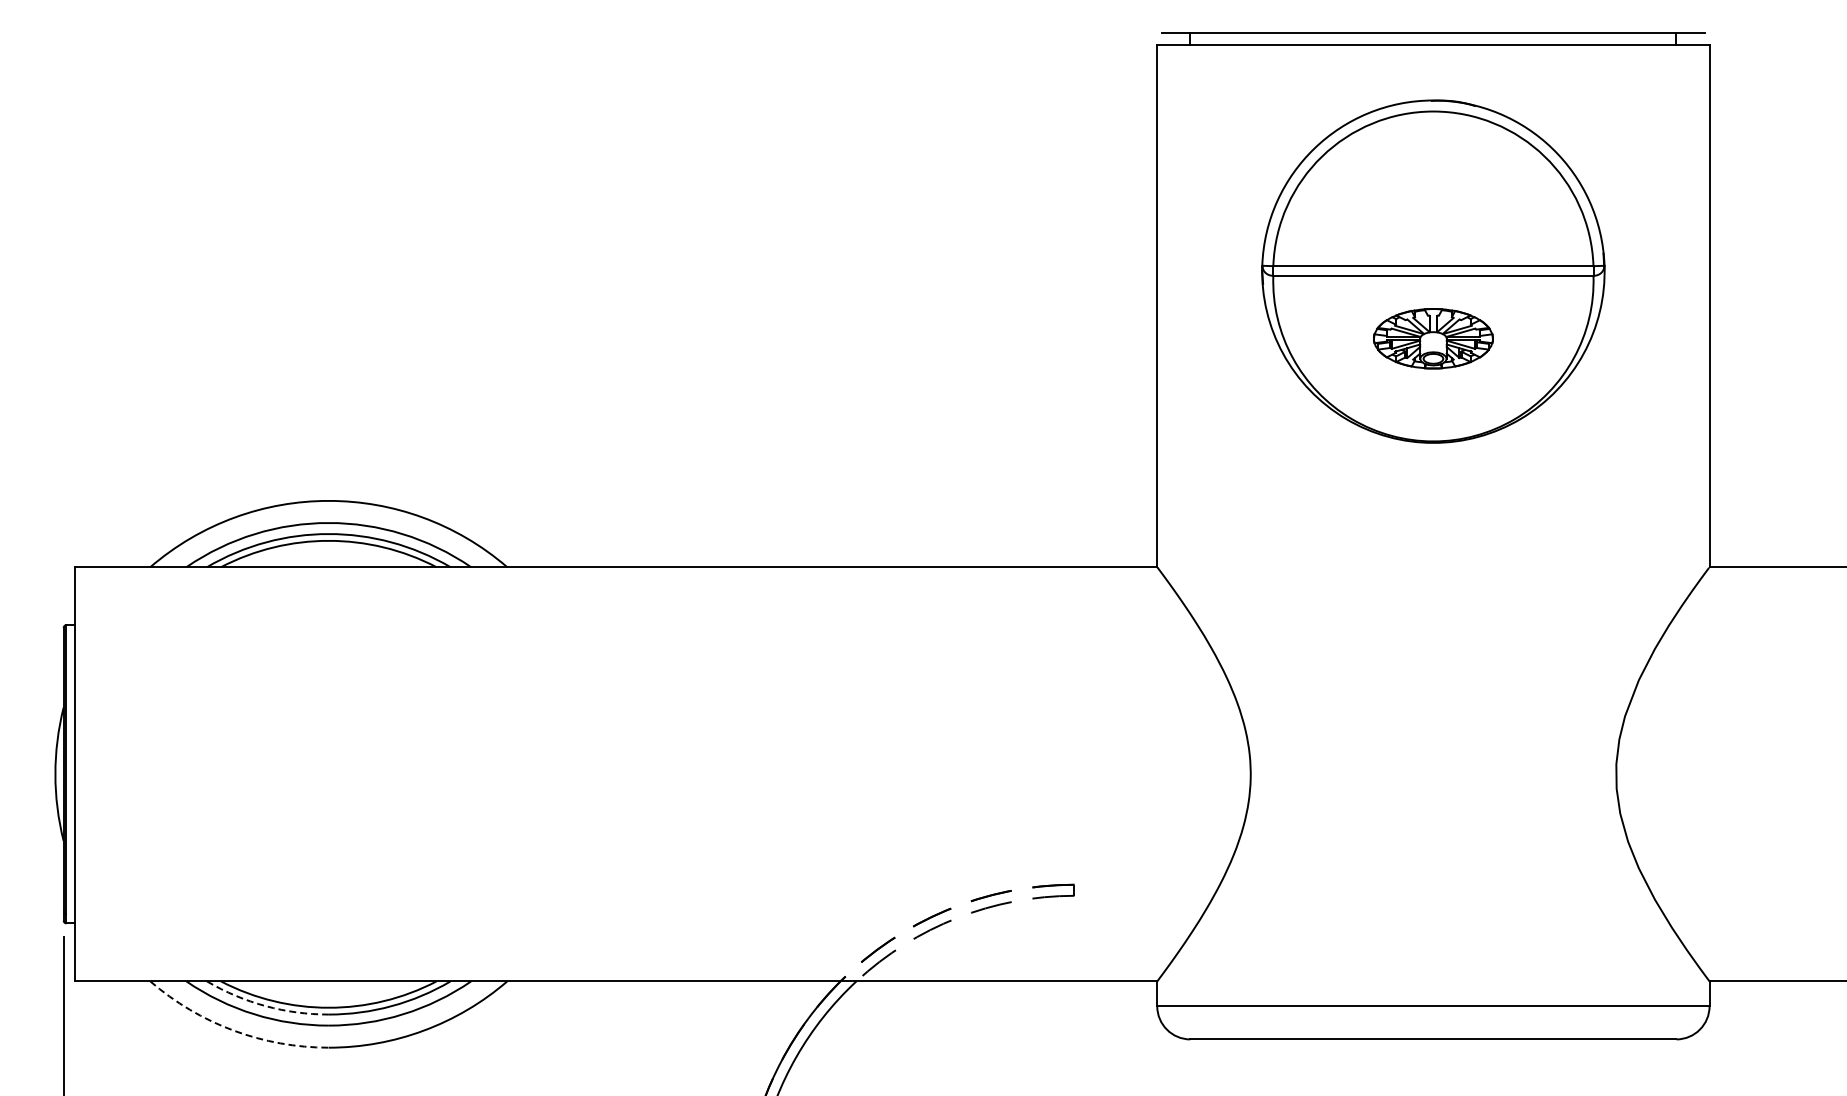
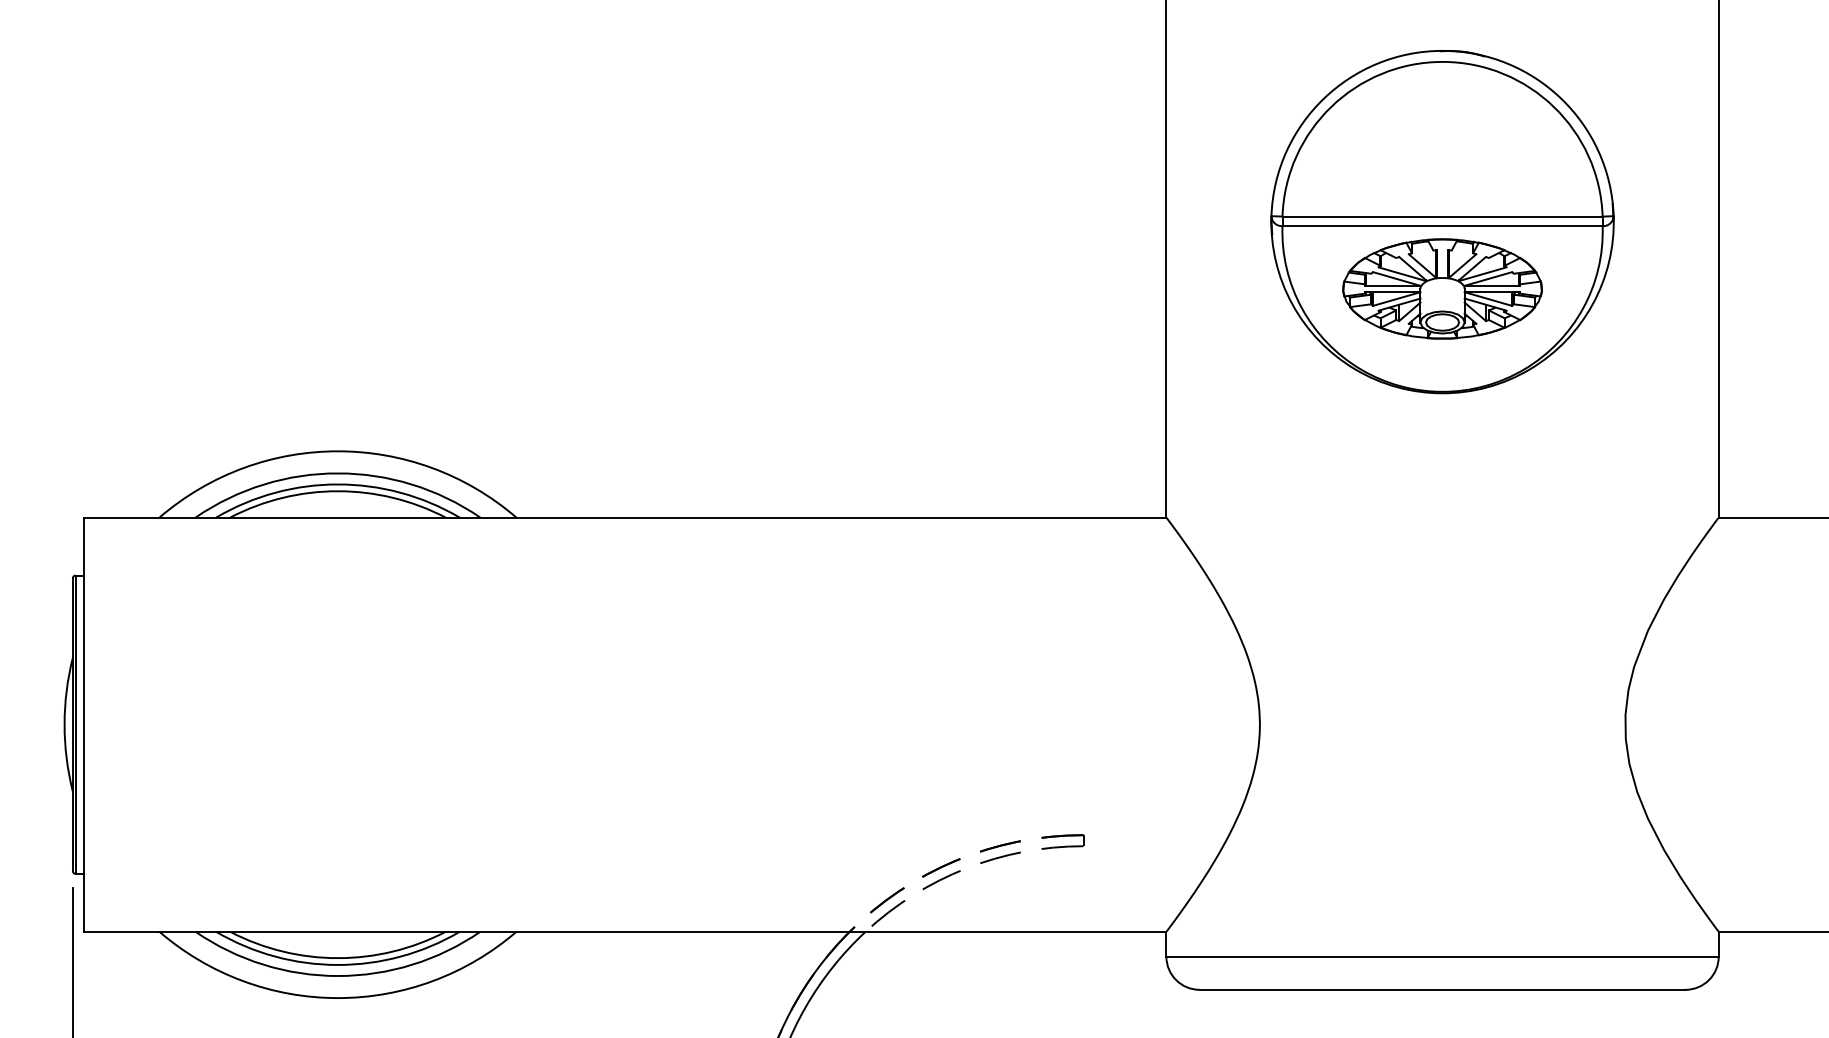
part: (1433, 338) -> (1442, 288), size x1.67
arc: (265, 1006) -> (274, 956), dashed -> solid
arc: (233, 1030) -> (242, 980), dashed -> solid

